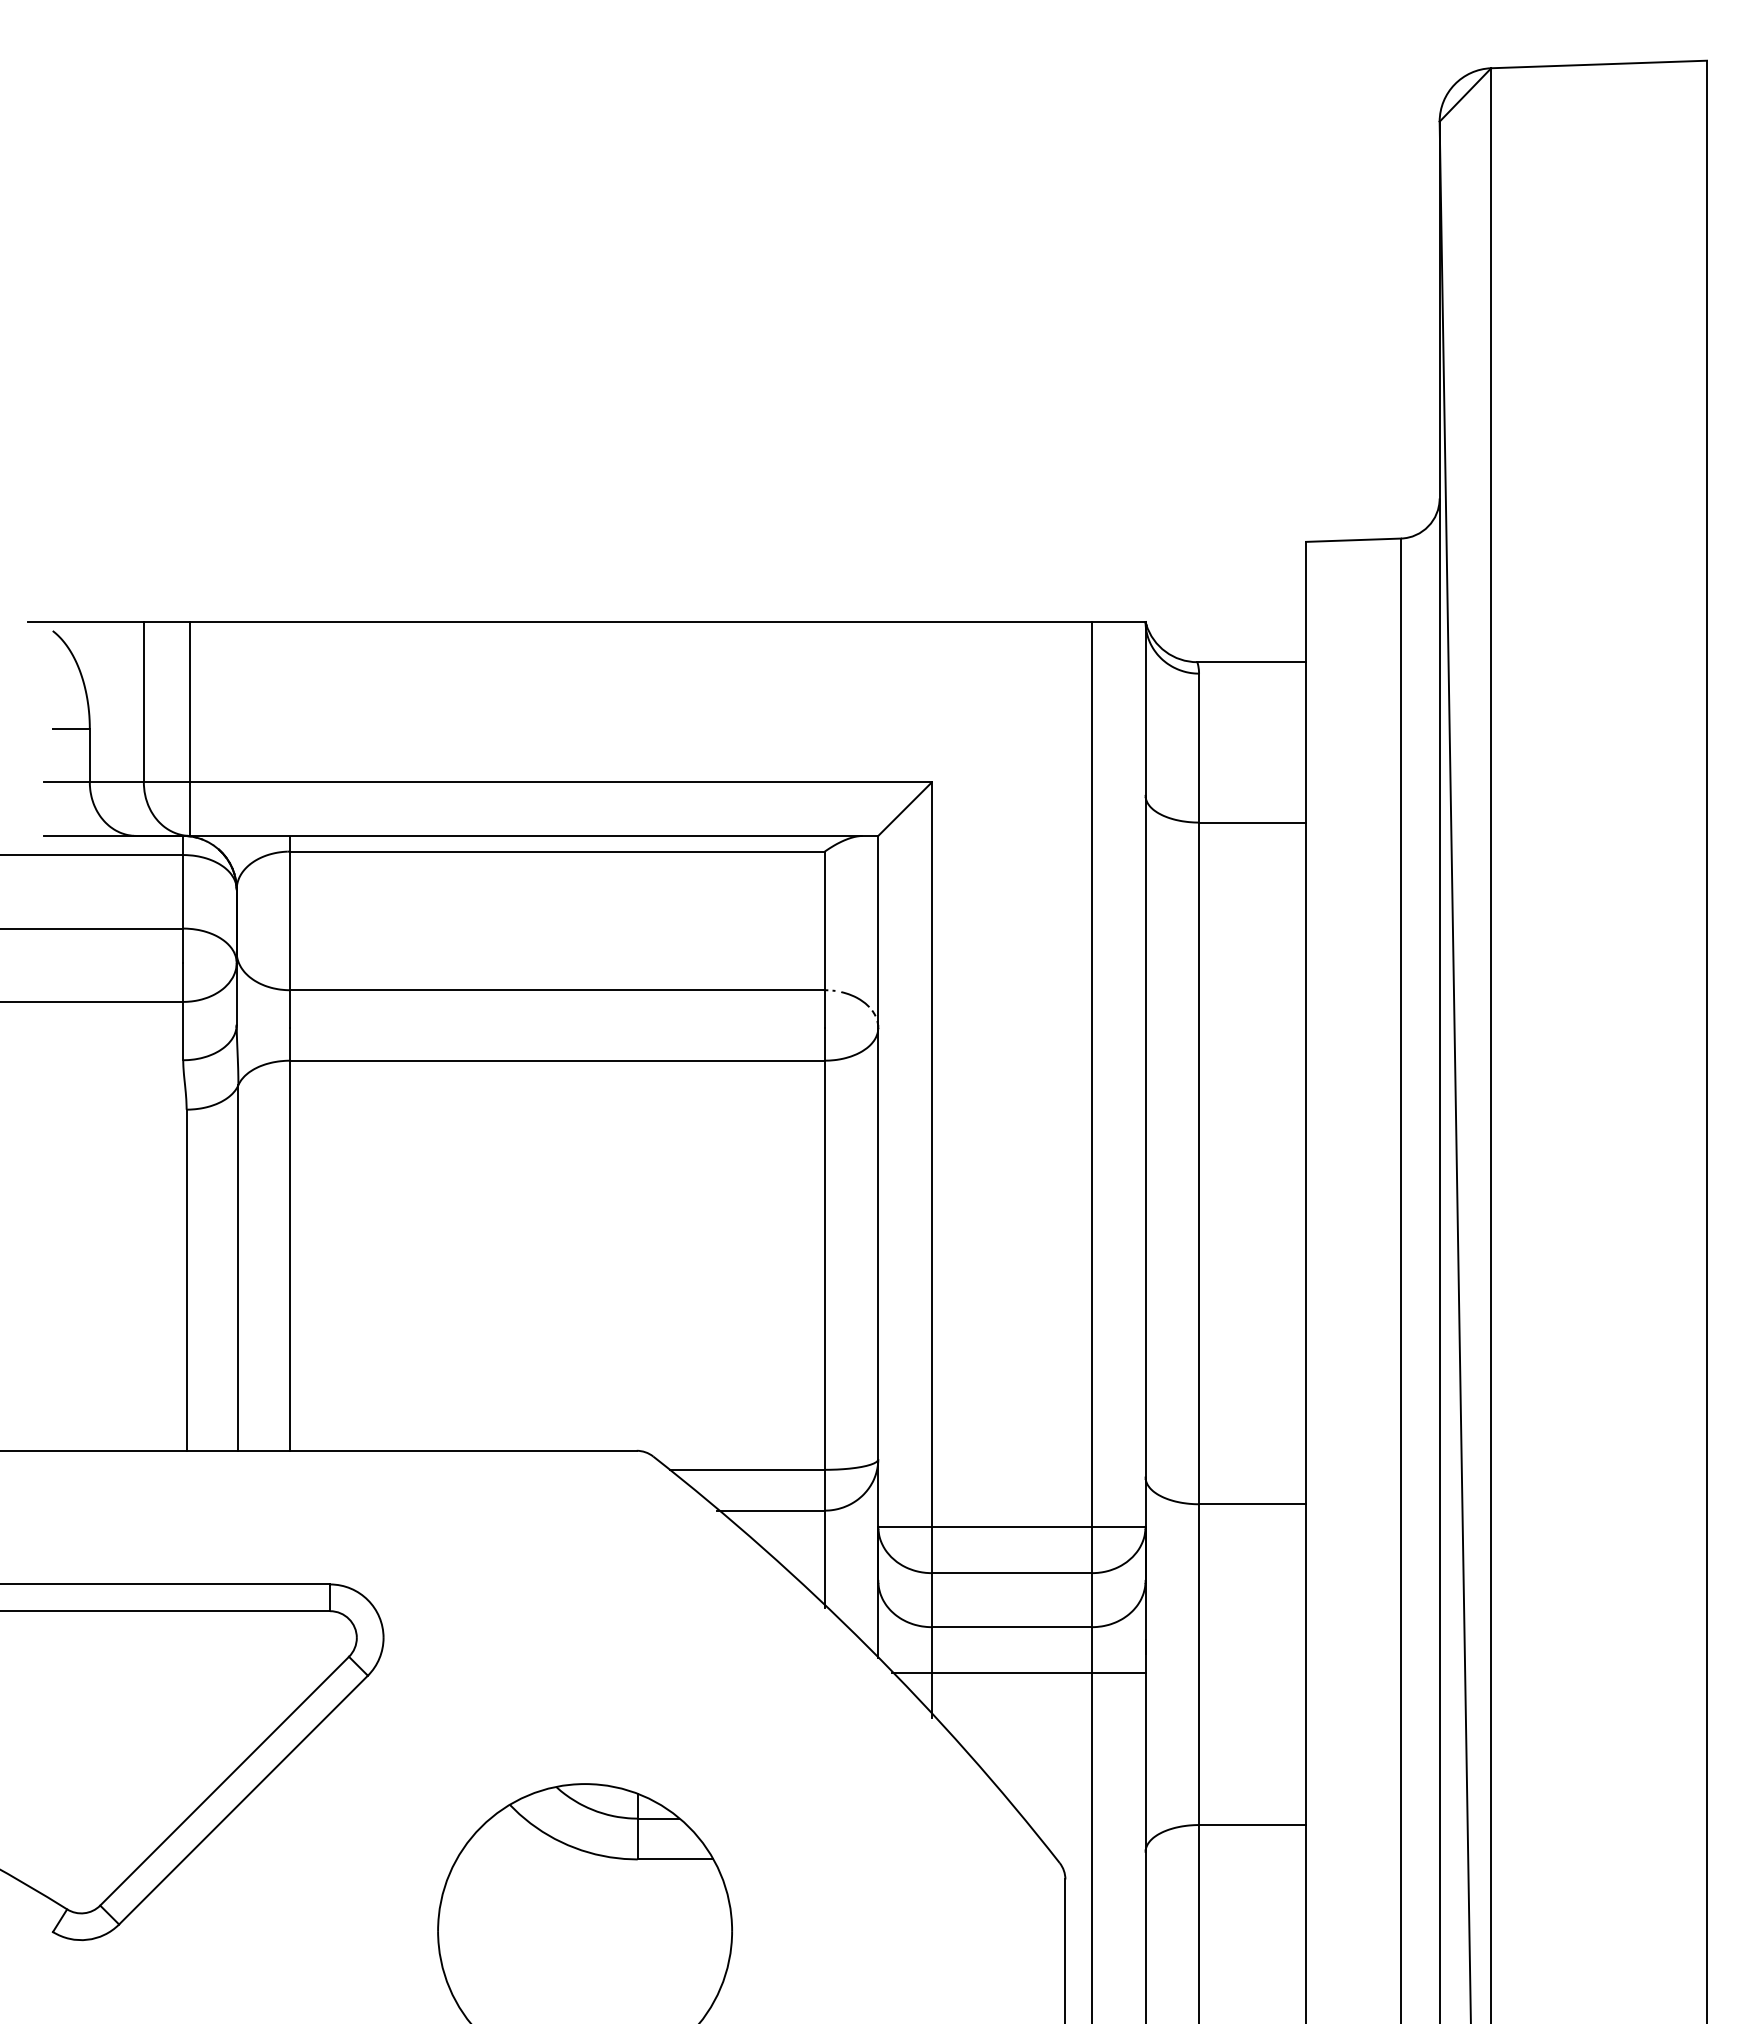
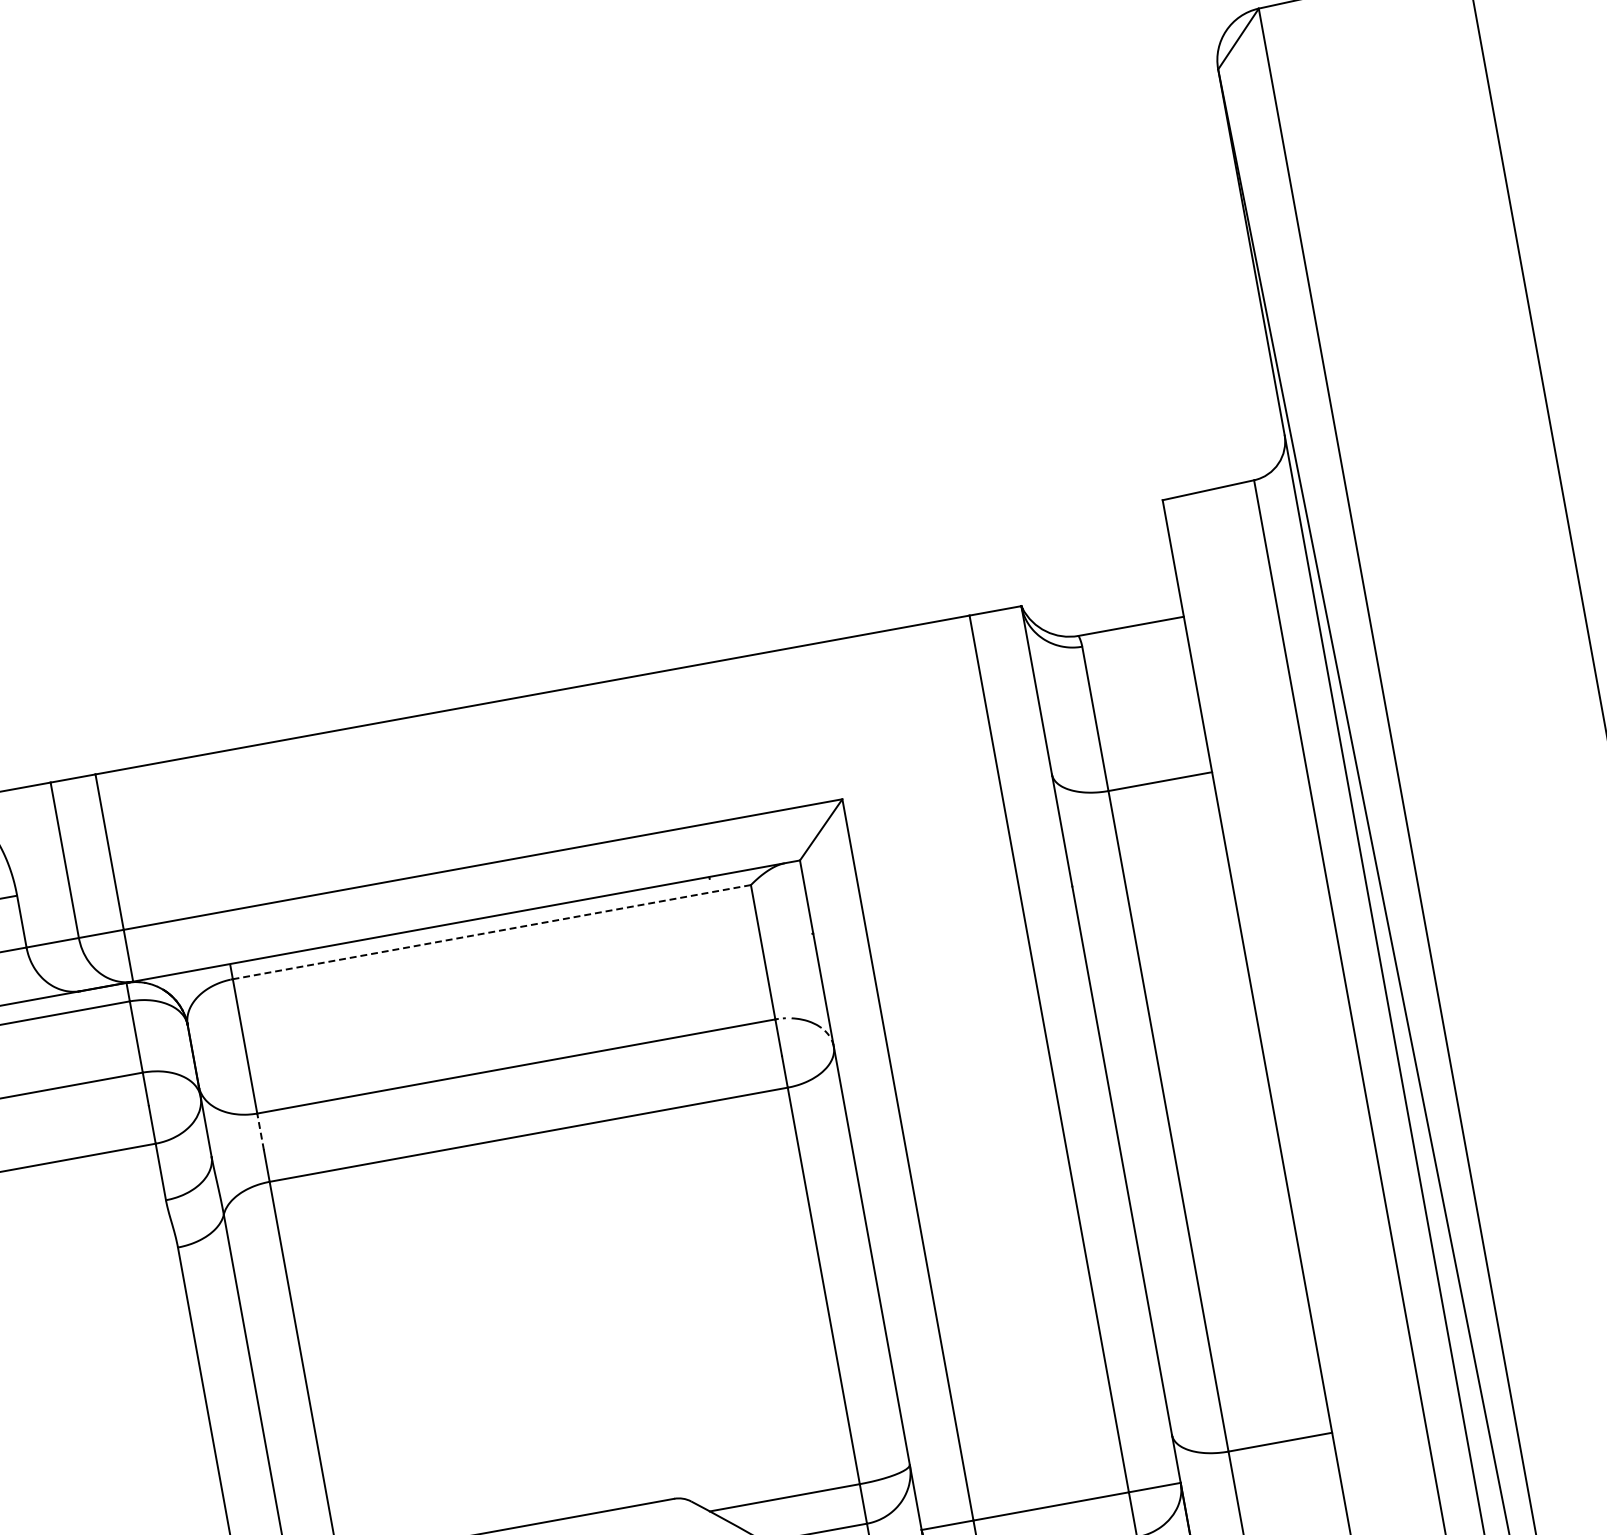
line: (557, 851) -> (491, 932), solid -> dashed
line: (290, 1009) -> (260, 1132), solid -> dashed

